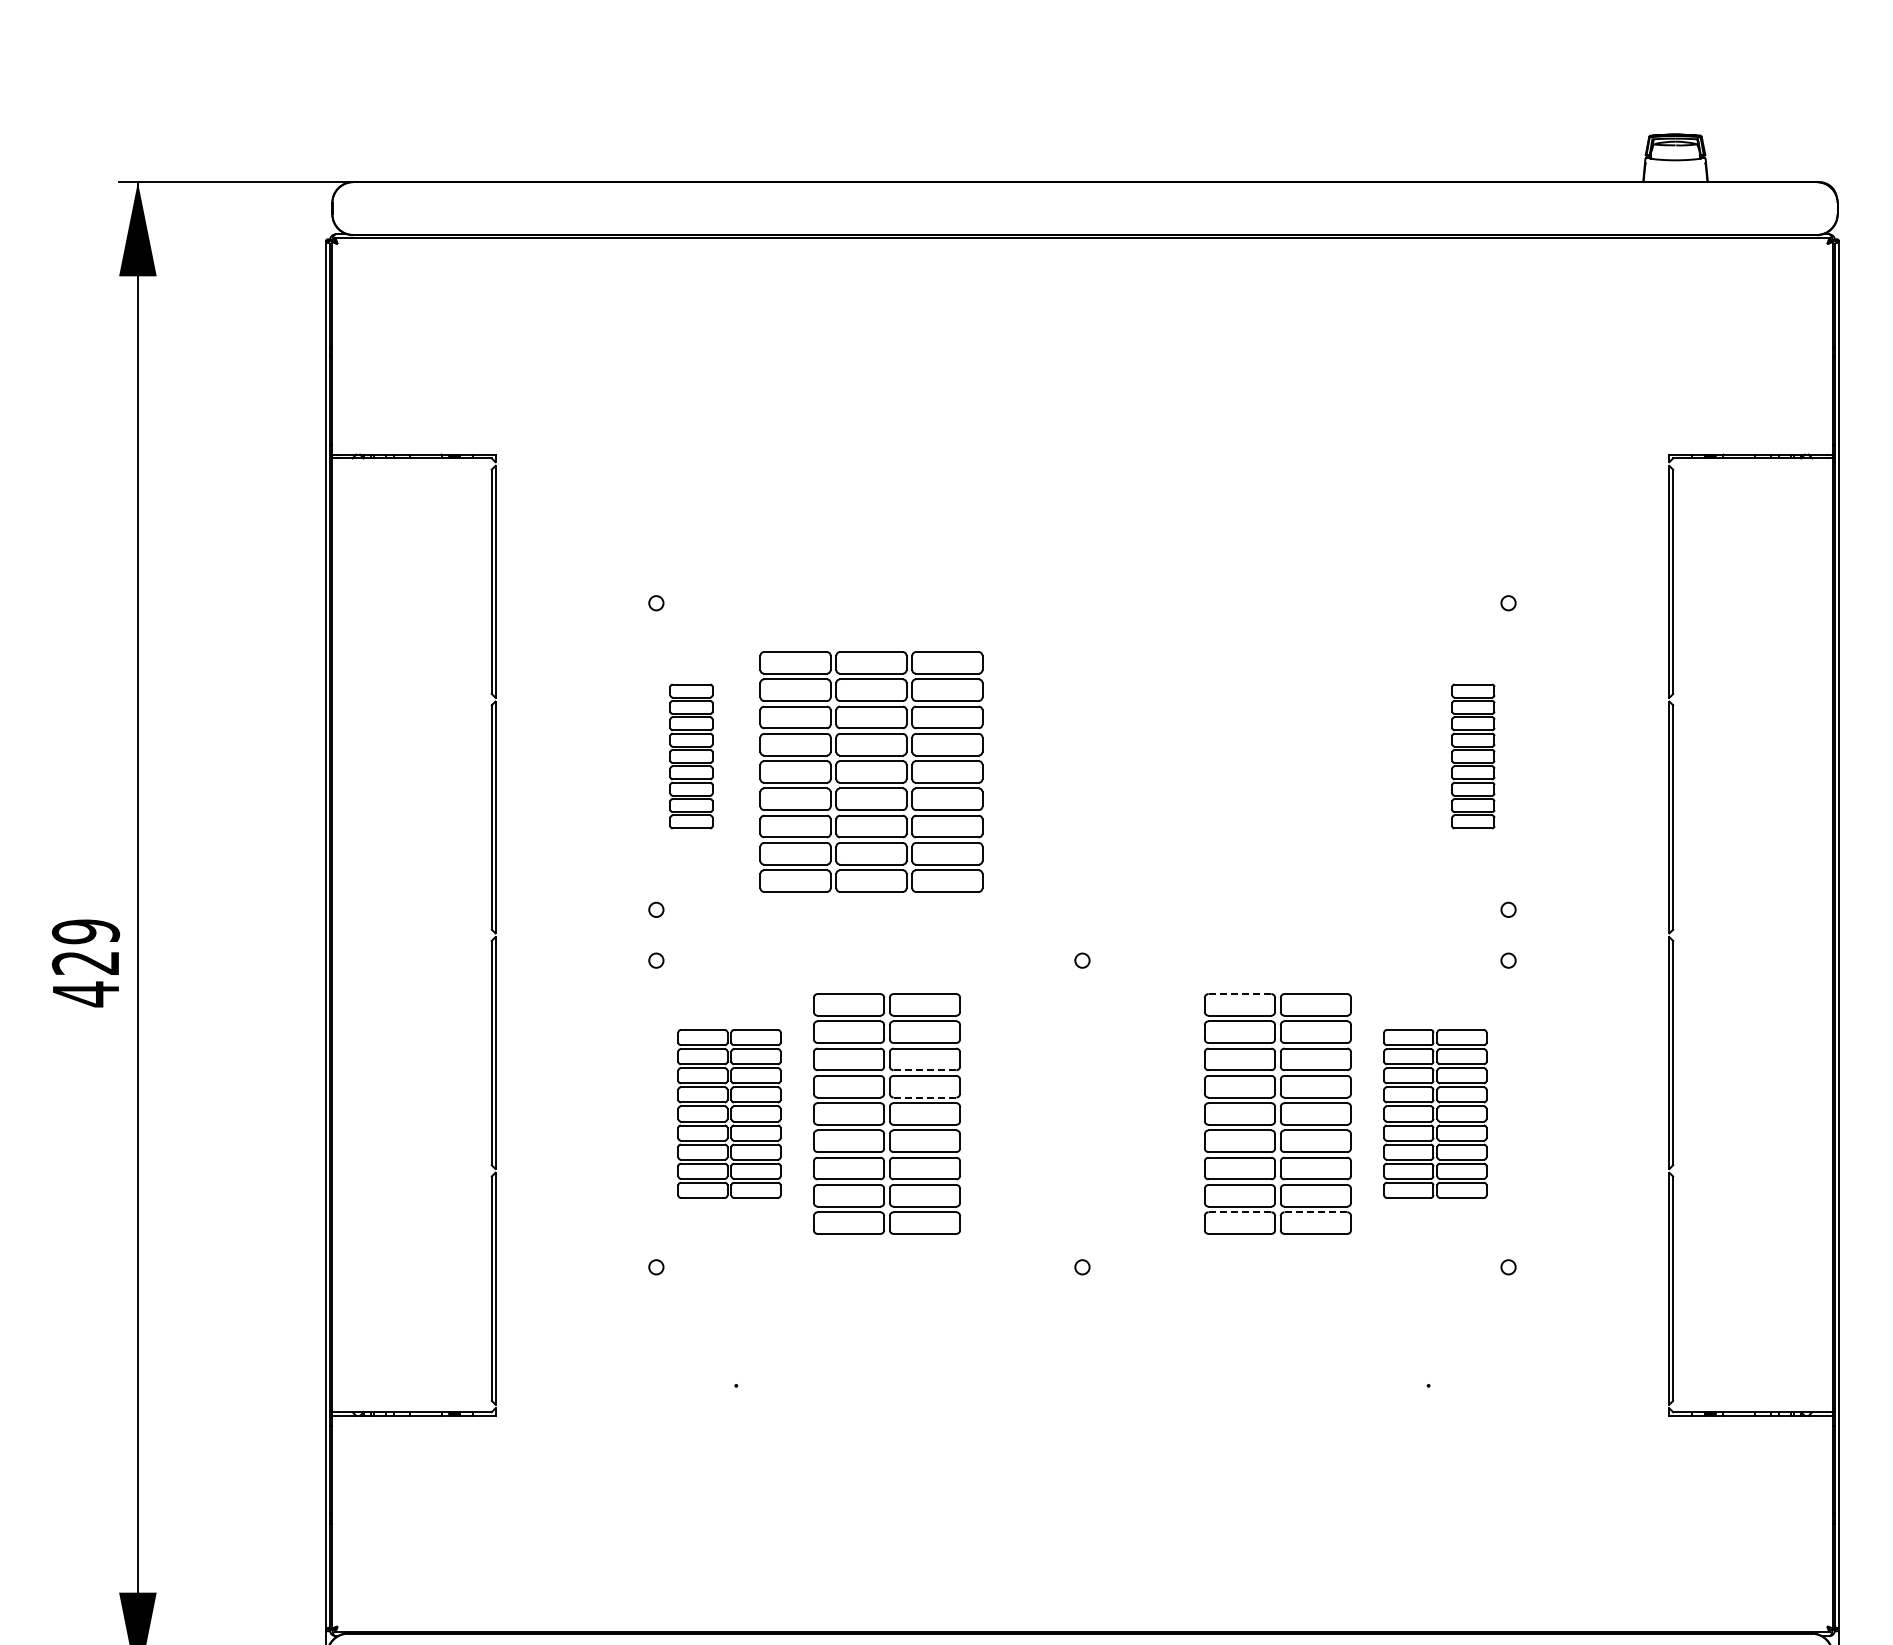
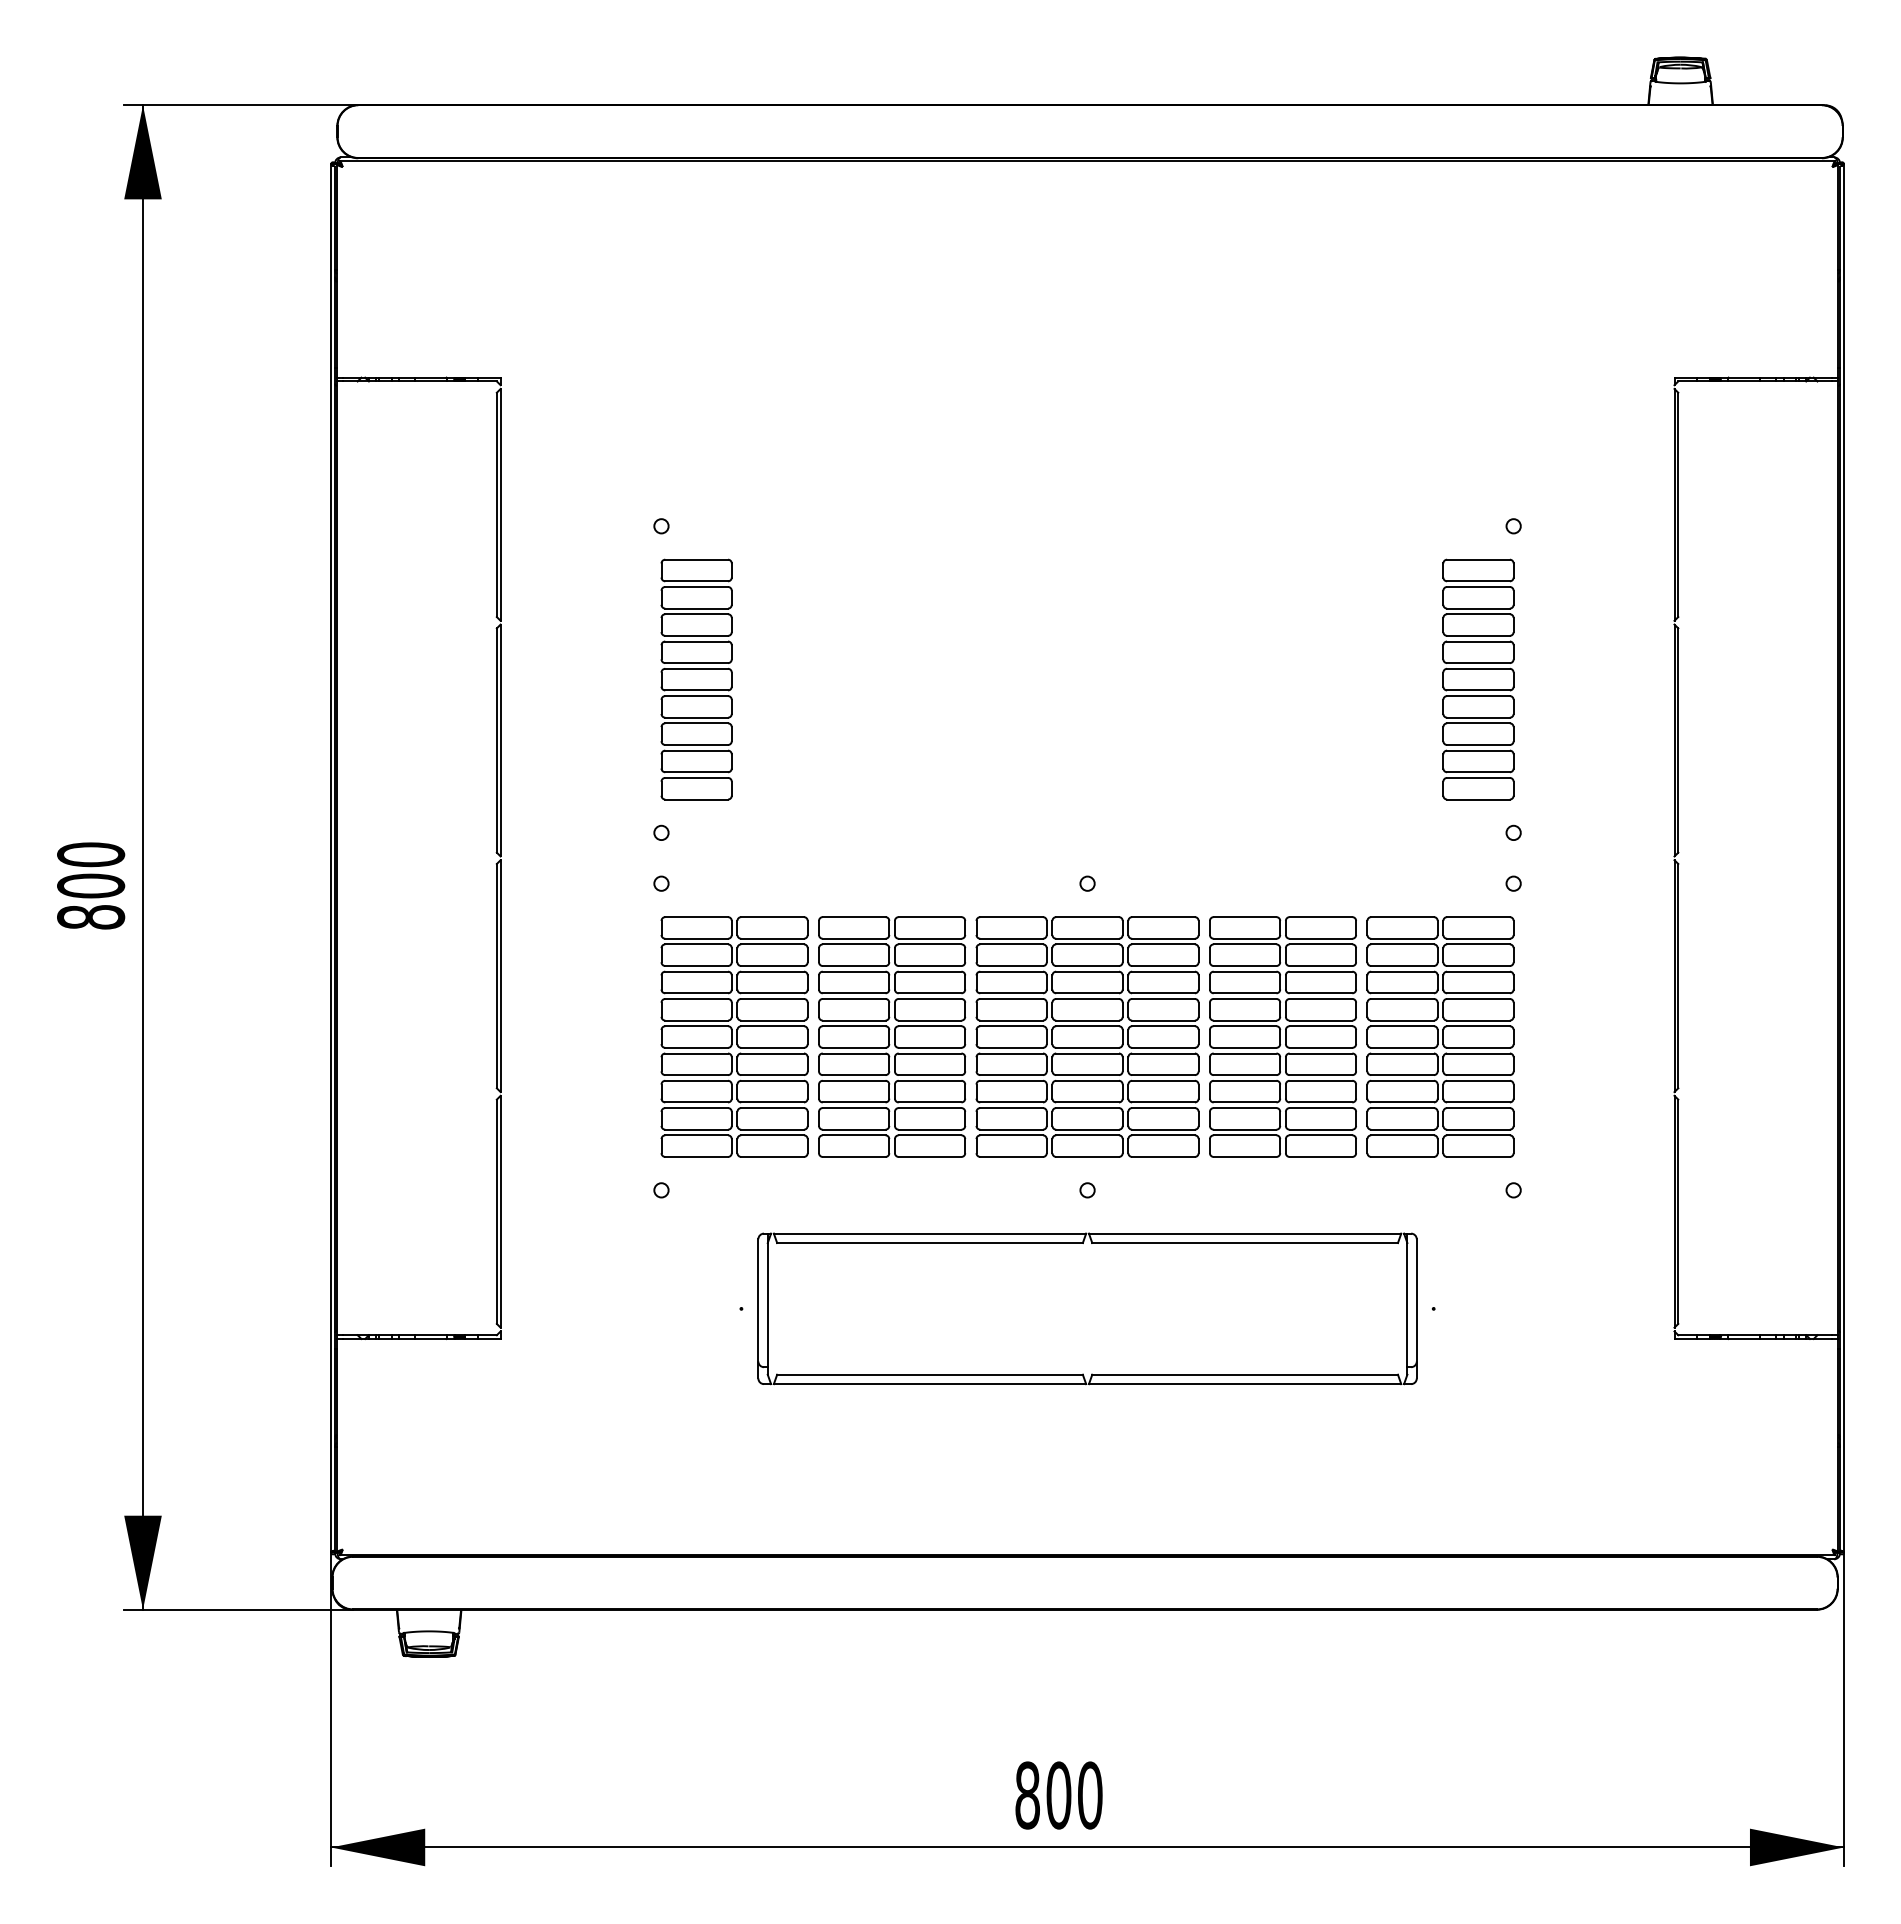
part: (691, 756) -> (696, 679), size x1.67
part: (1473, 756) -> (1478, 679), size x1.67
part: (871, 771) -> (1087, 1036), moved
text: (86, 963) -> (91, 886), 429 -> 800
line: (1239, 994) -> (1244, 917), dashed -> solid
line: (925, 1070) -> (930, 993), dashed -> solid
line: (925, 1097) -> (930, 1020), dashed -> solid
part: (729, 1113) -> (734, 1036), size x1.43
part: (1435, 1113) -> (1440, 1036), size x1.43
line: (1239, 1212) -> (1244, 1135), dashed -> solid
line: (1315, 1212) -> (1320, 1135), dashed -> solid
part: (1082, 1385) -> (1087, 1308), added

